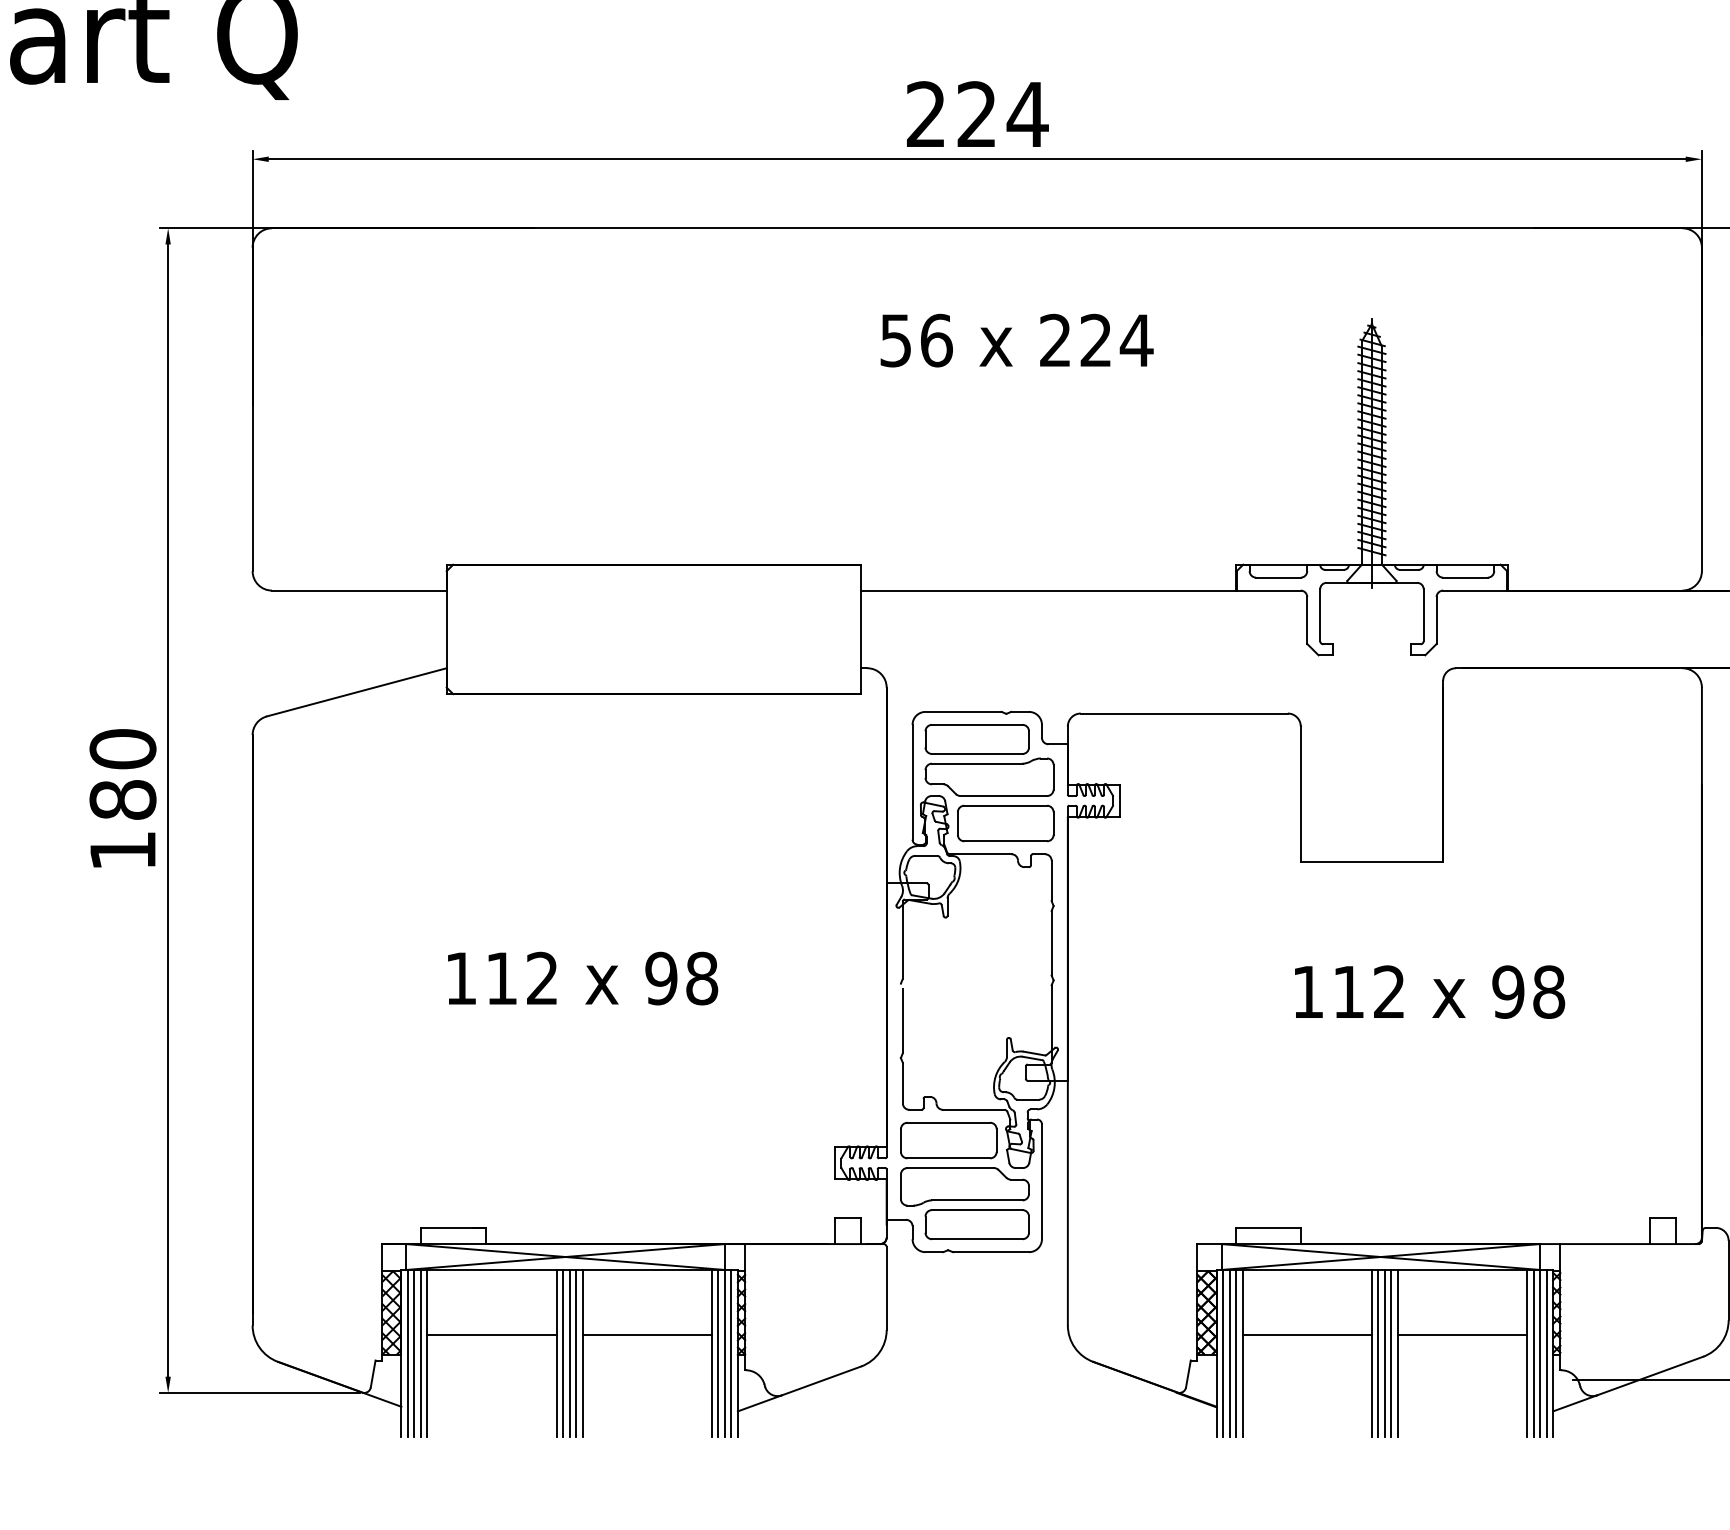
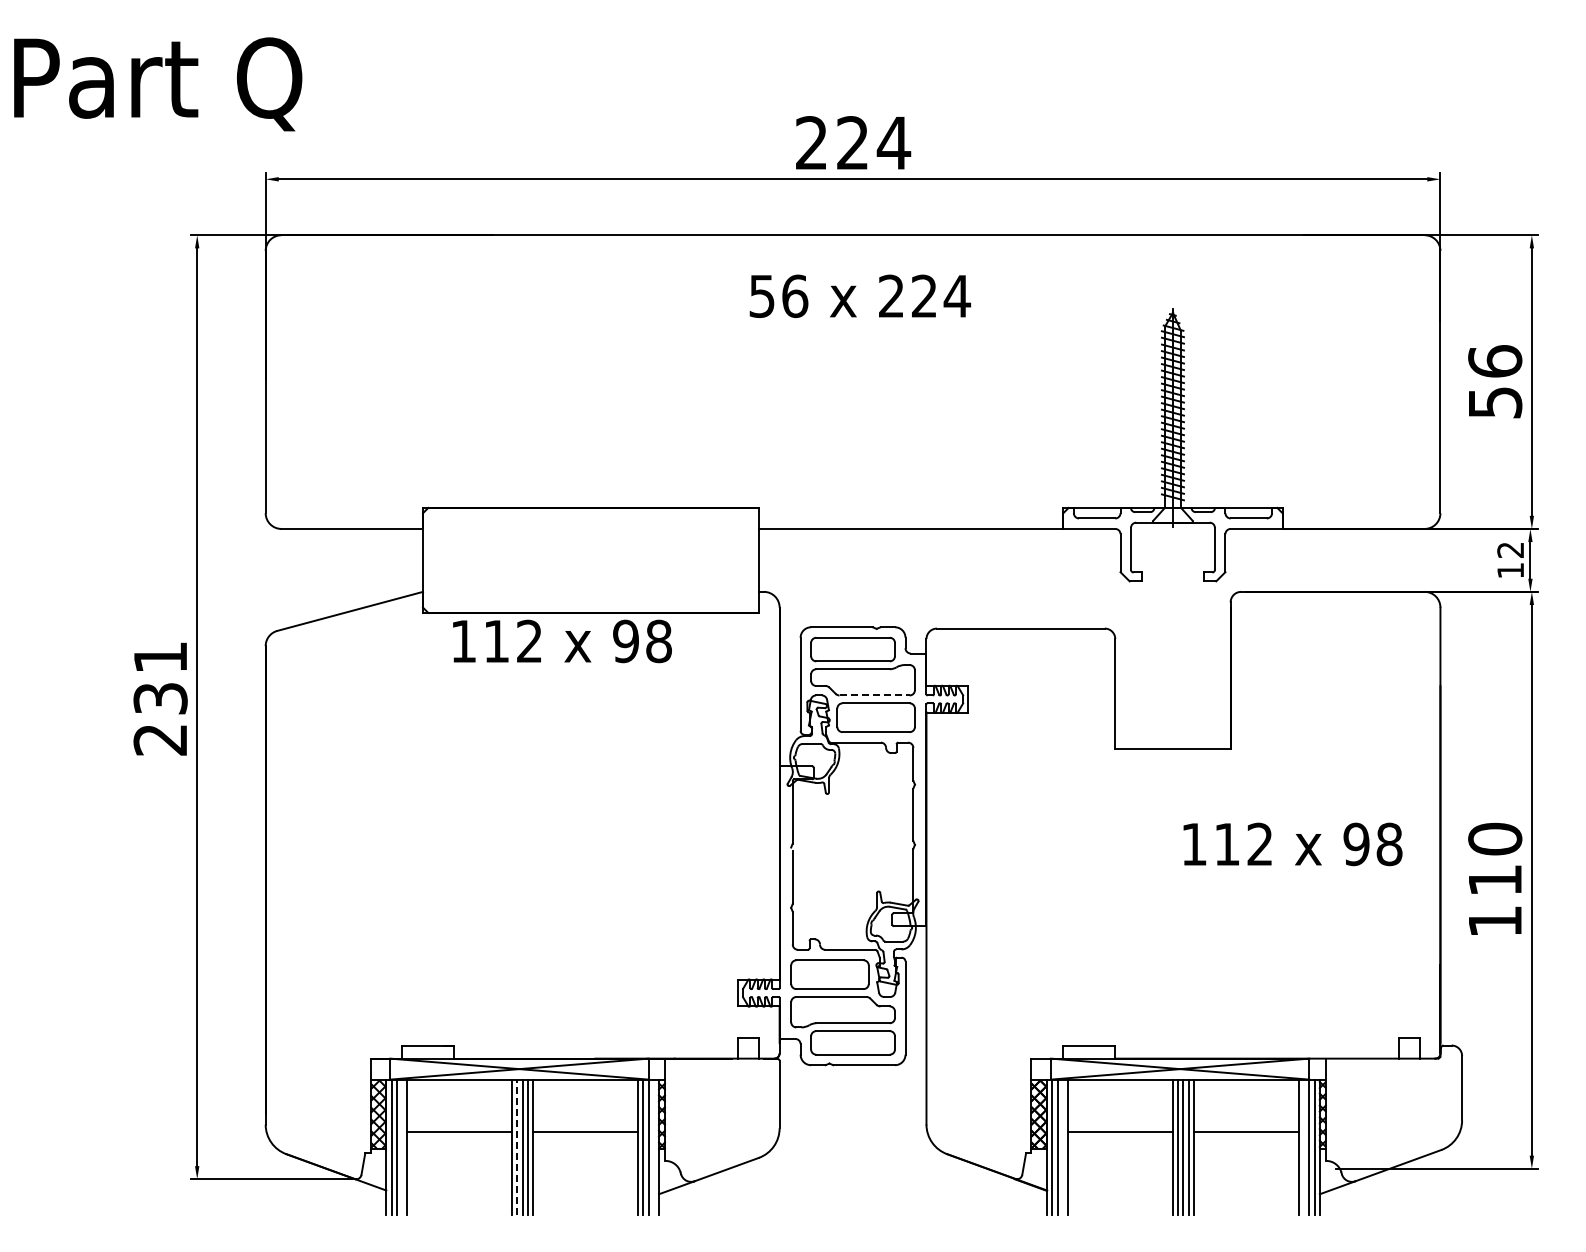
text: (1016, 339) -> (859, 295), moved
line: (1004, 796) -> (875, 695), solid -> dashed
text: (122, 799) -> (160, 698), 180 -> 231
text: (583, 978) -> (562, 641), moved
text: (1429, 992) -> (1292, 844), moved
line: (421, 1352) -> (402, 1146), removed
line: (731, 1352) -> (653, 1146), removed
line: (1235, 1352) -> (1062, 1146), removed
line: (1534, 1352) -> (1304, 1146), removed
line: (563, 1353) -> (517, 1147), solid -> dashed

